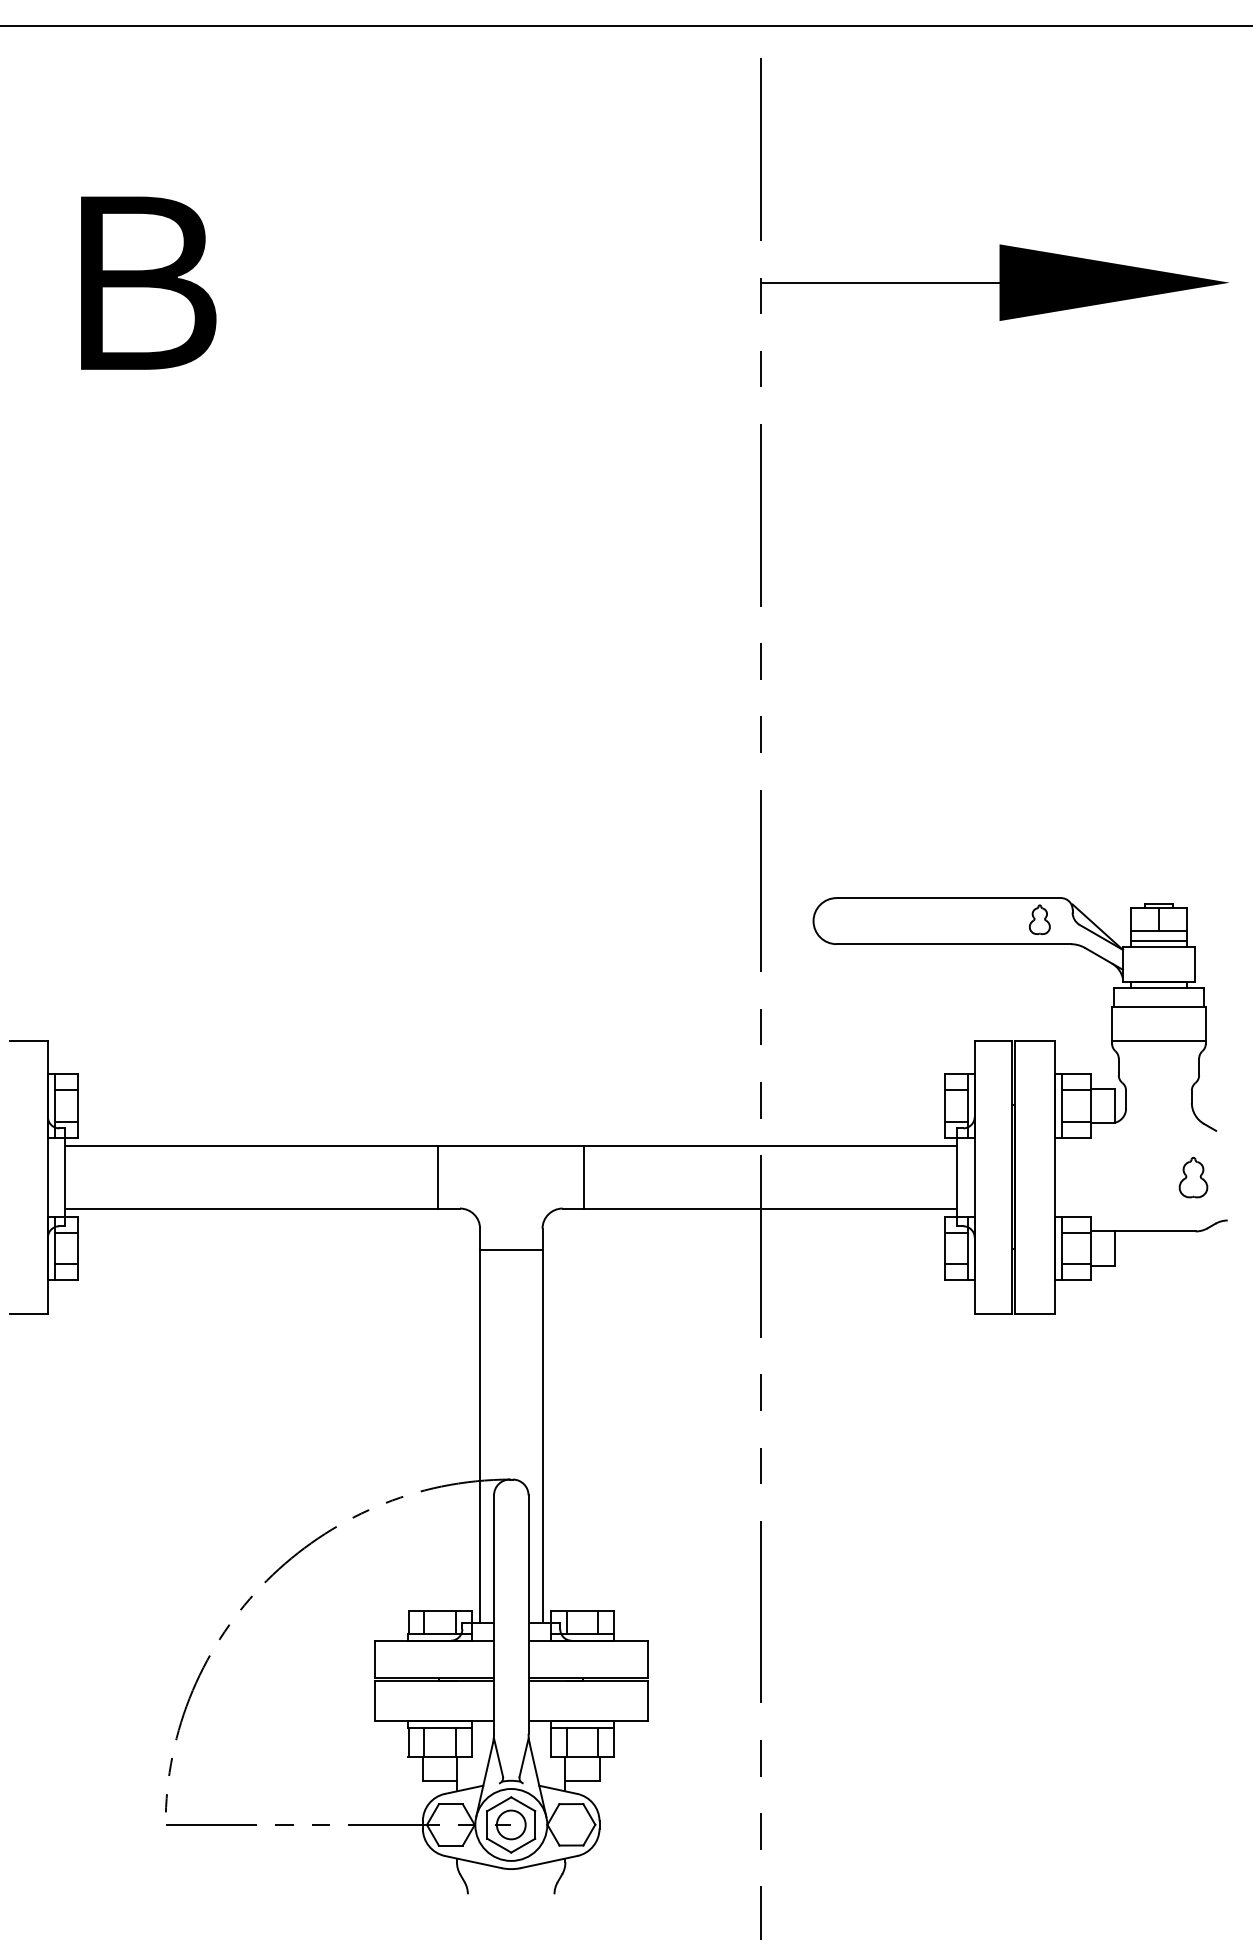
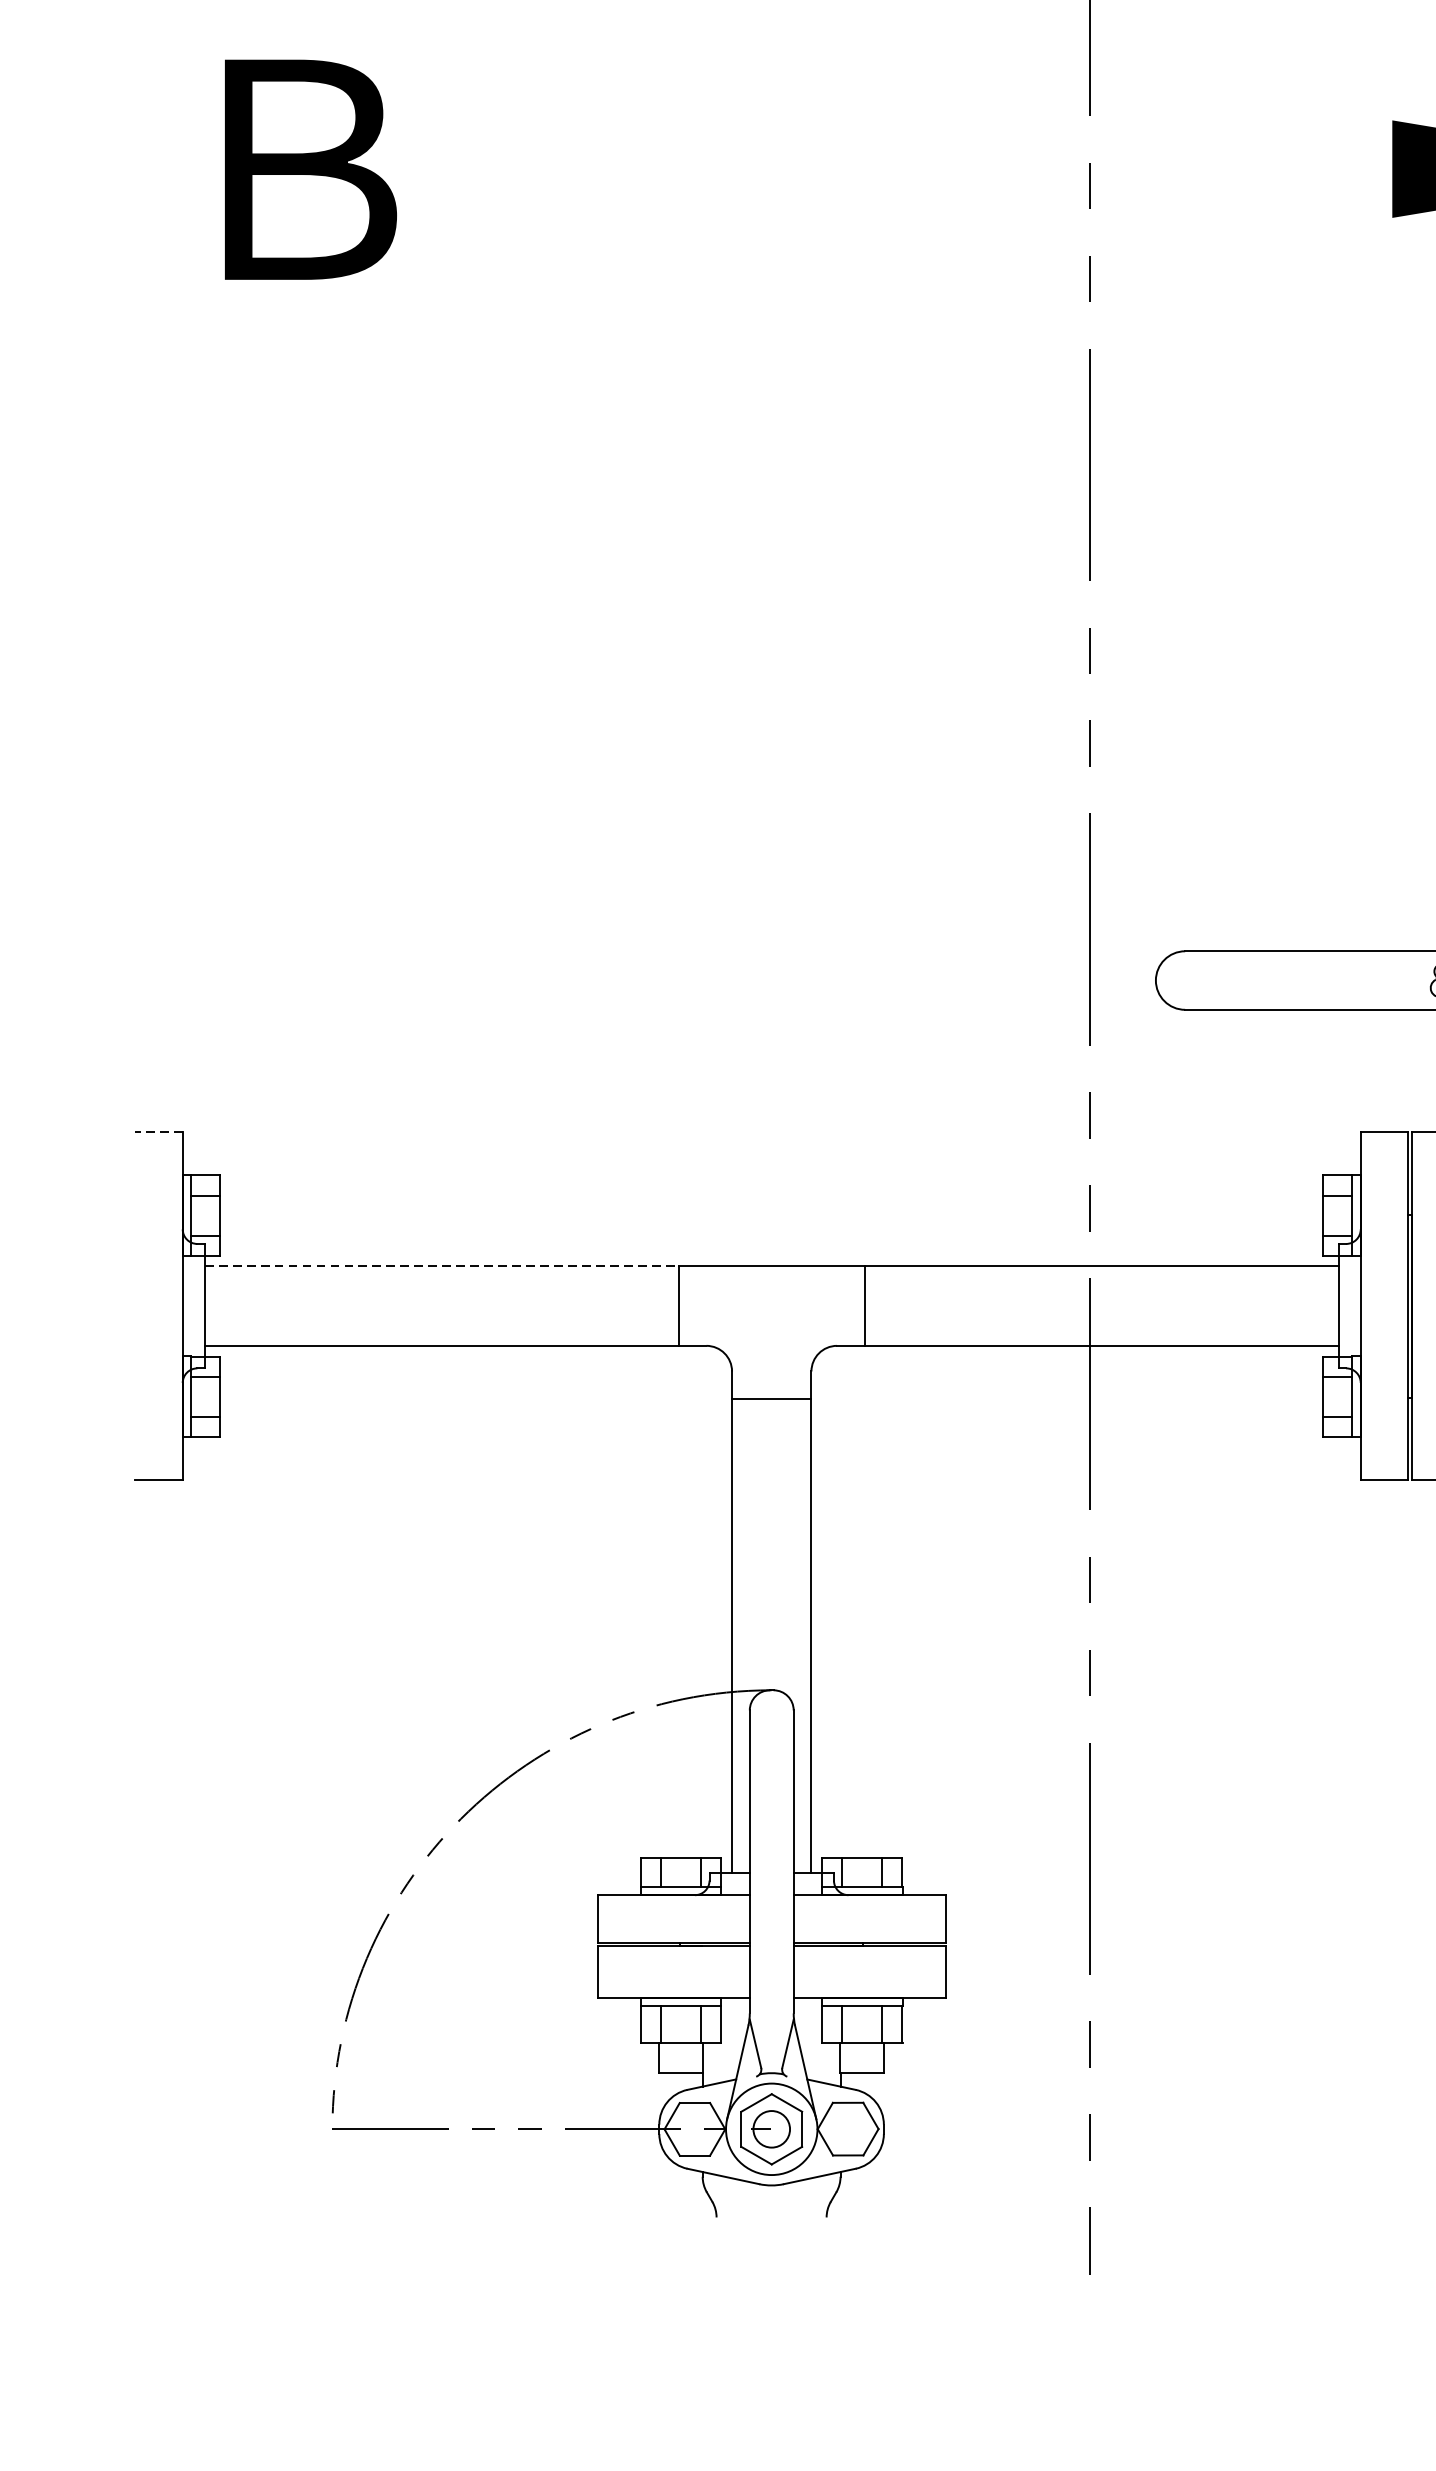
line: (880, 282) -> (1240, 168), removed
line: (29, 1040) -> (159, 1132), solid -> dashed
line: (251, 1146) -> (441, 1266), solid -> dashed

